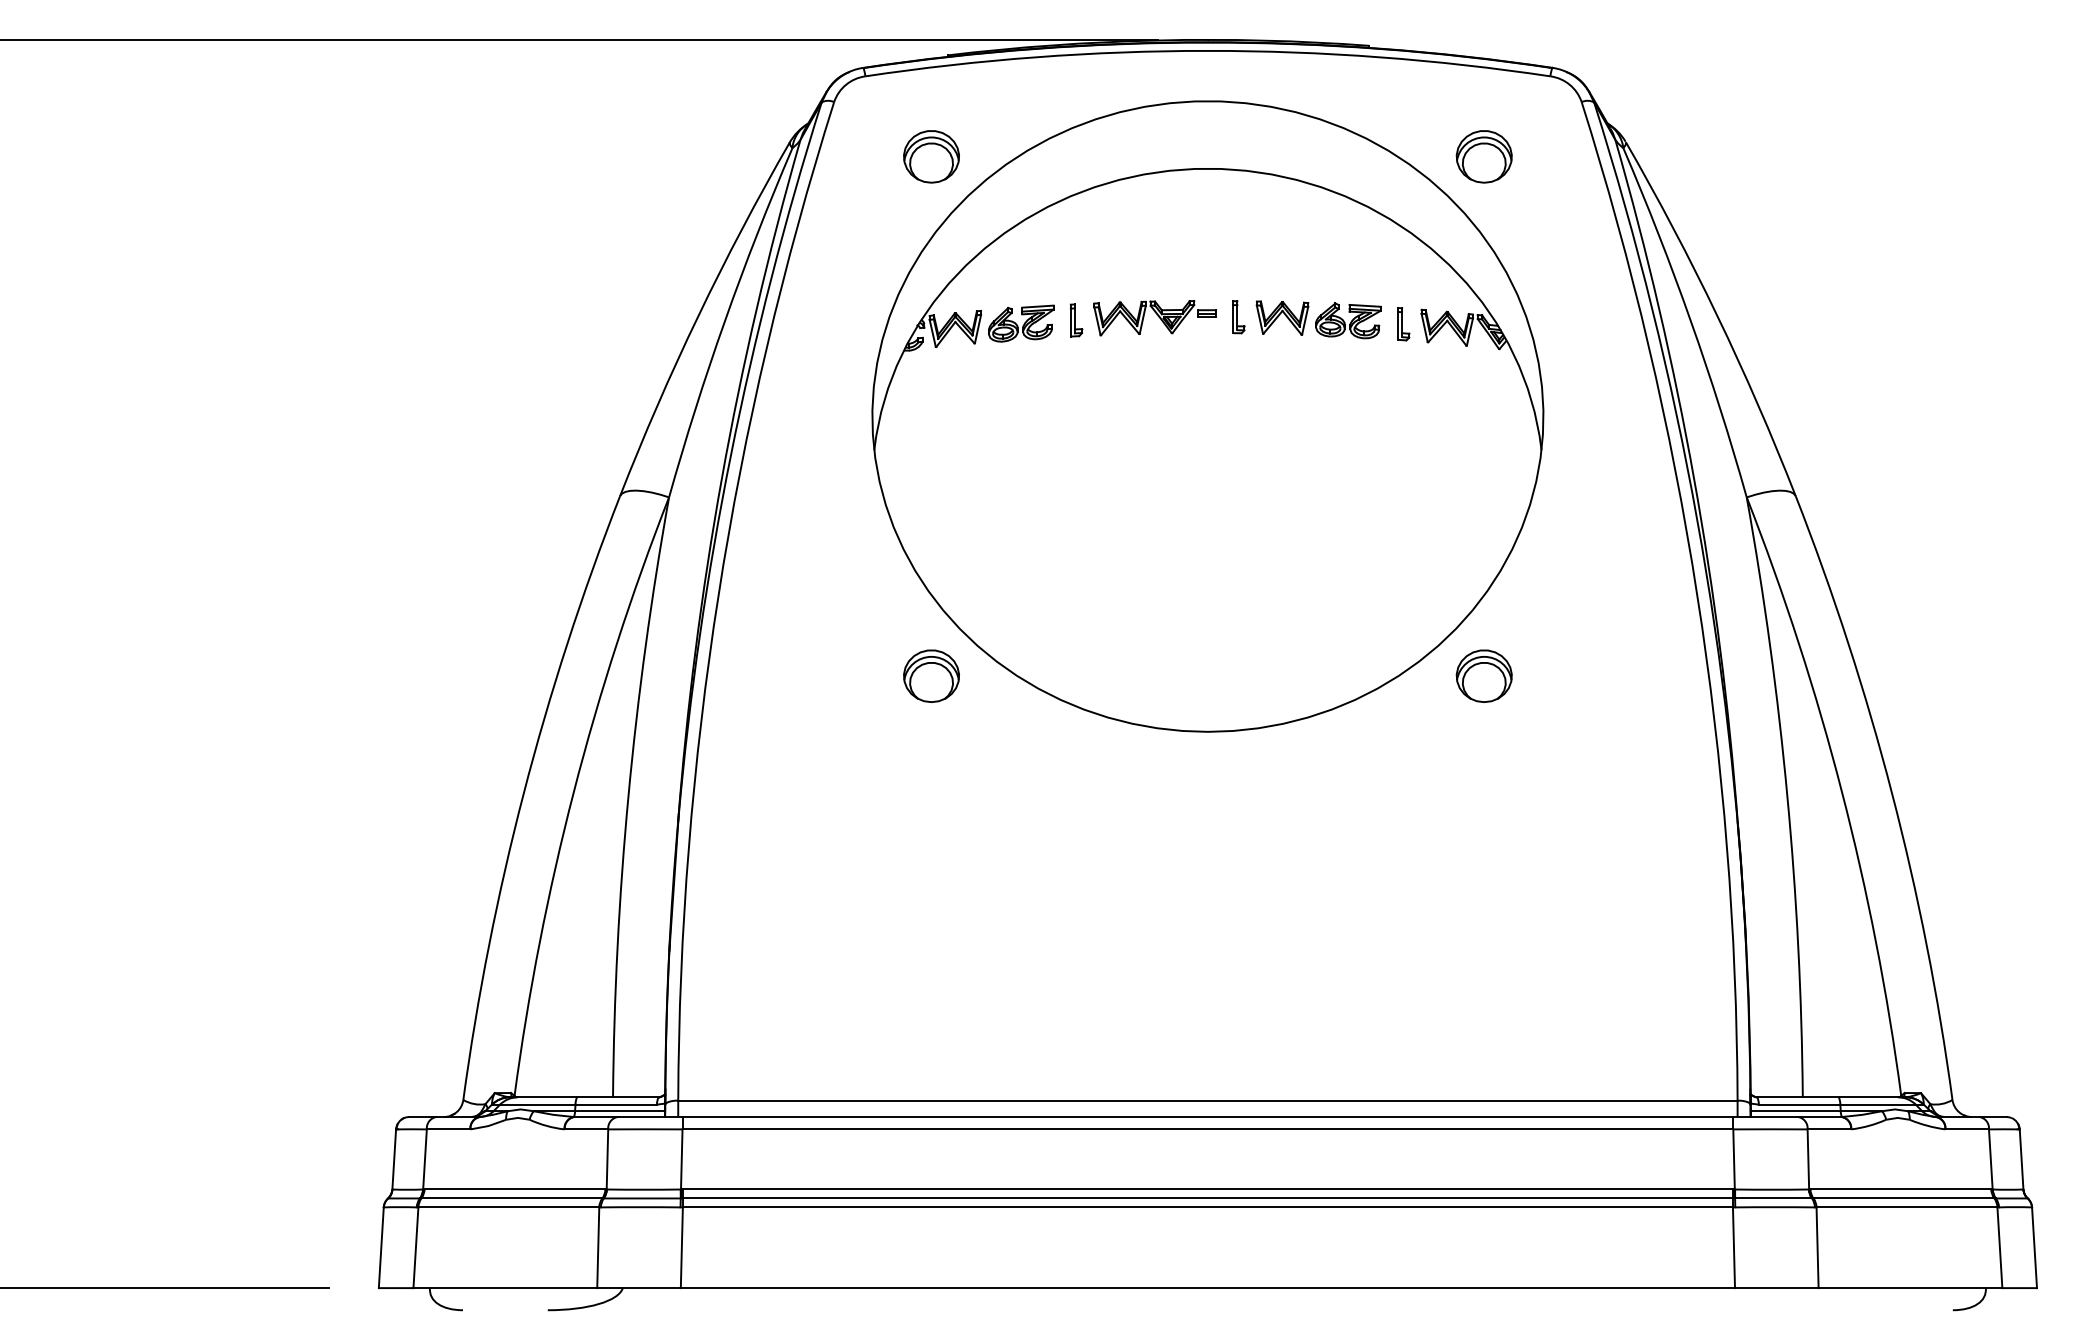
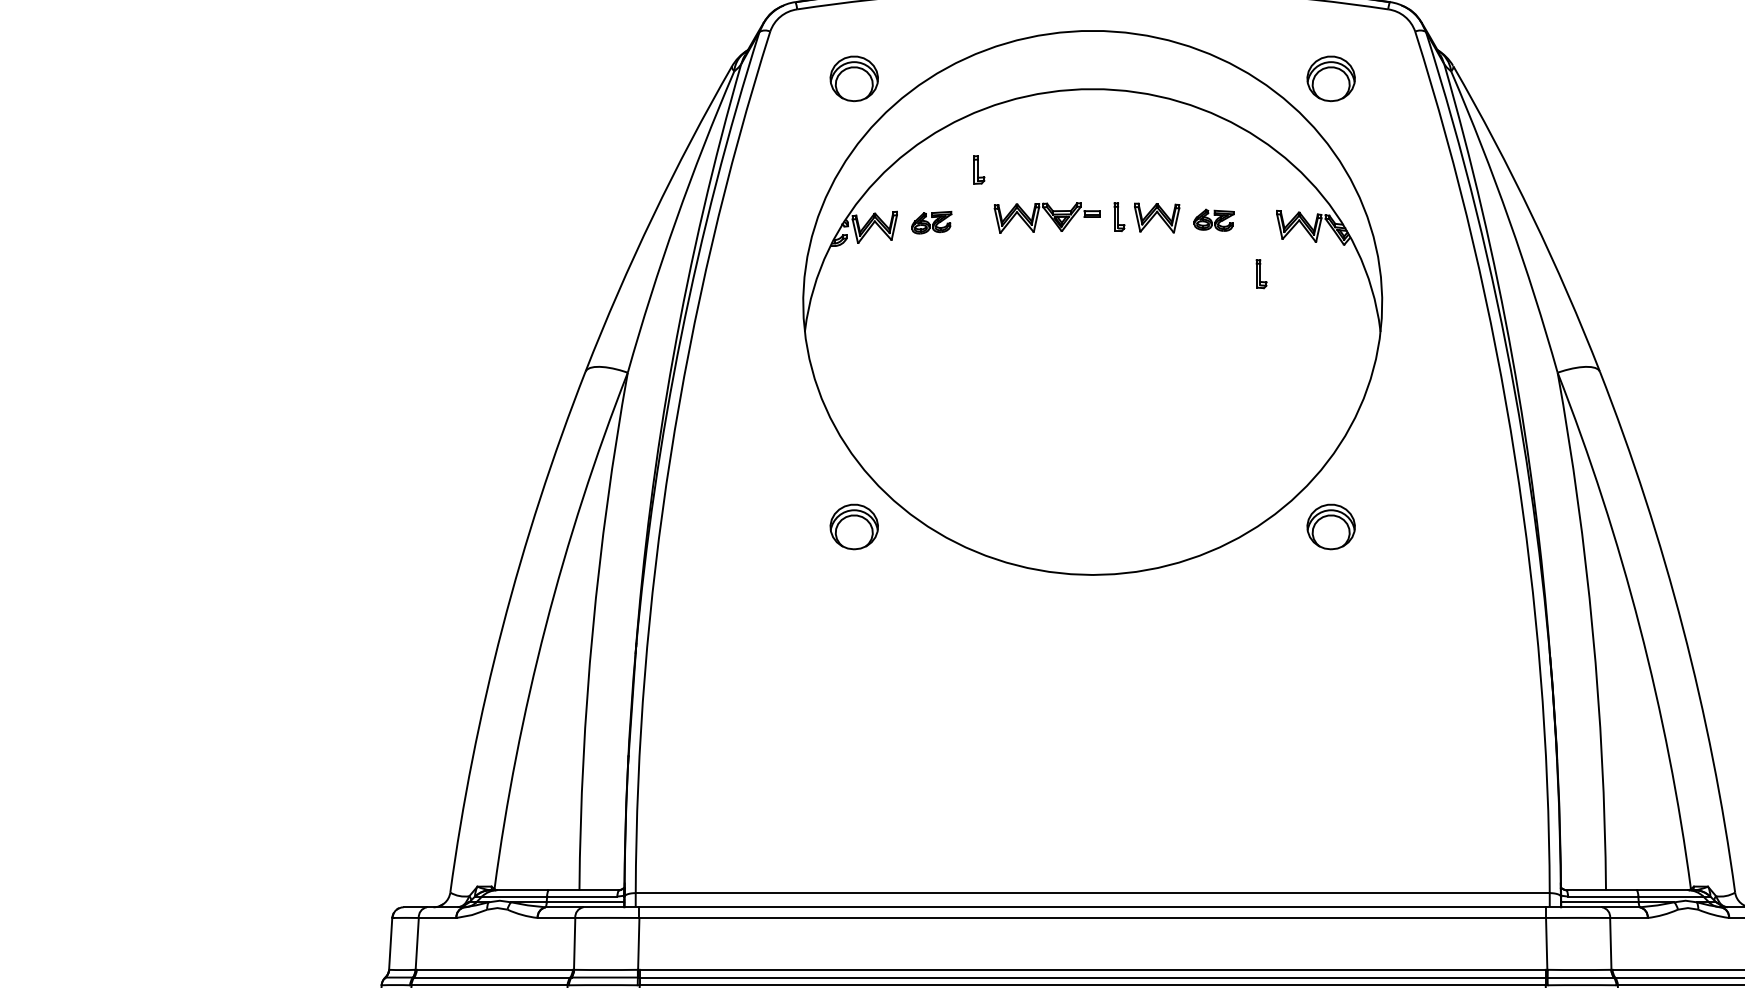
part: (1076, 320) -> (979, 170), moved
part: (1348, 320) -> (1214, 220), size x0.7
part: (1021, 323) -> (931, 222), size x0.7
part: (1403, 324) -> (1261, 274), moved

